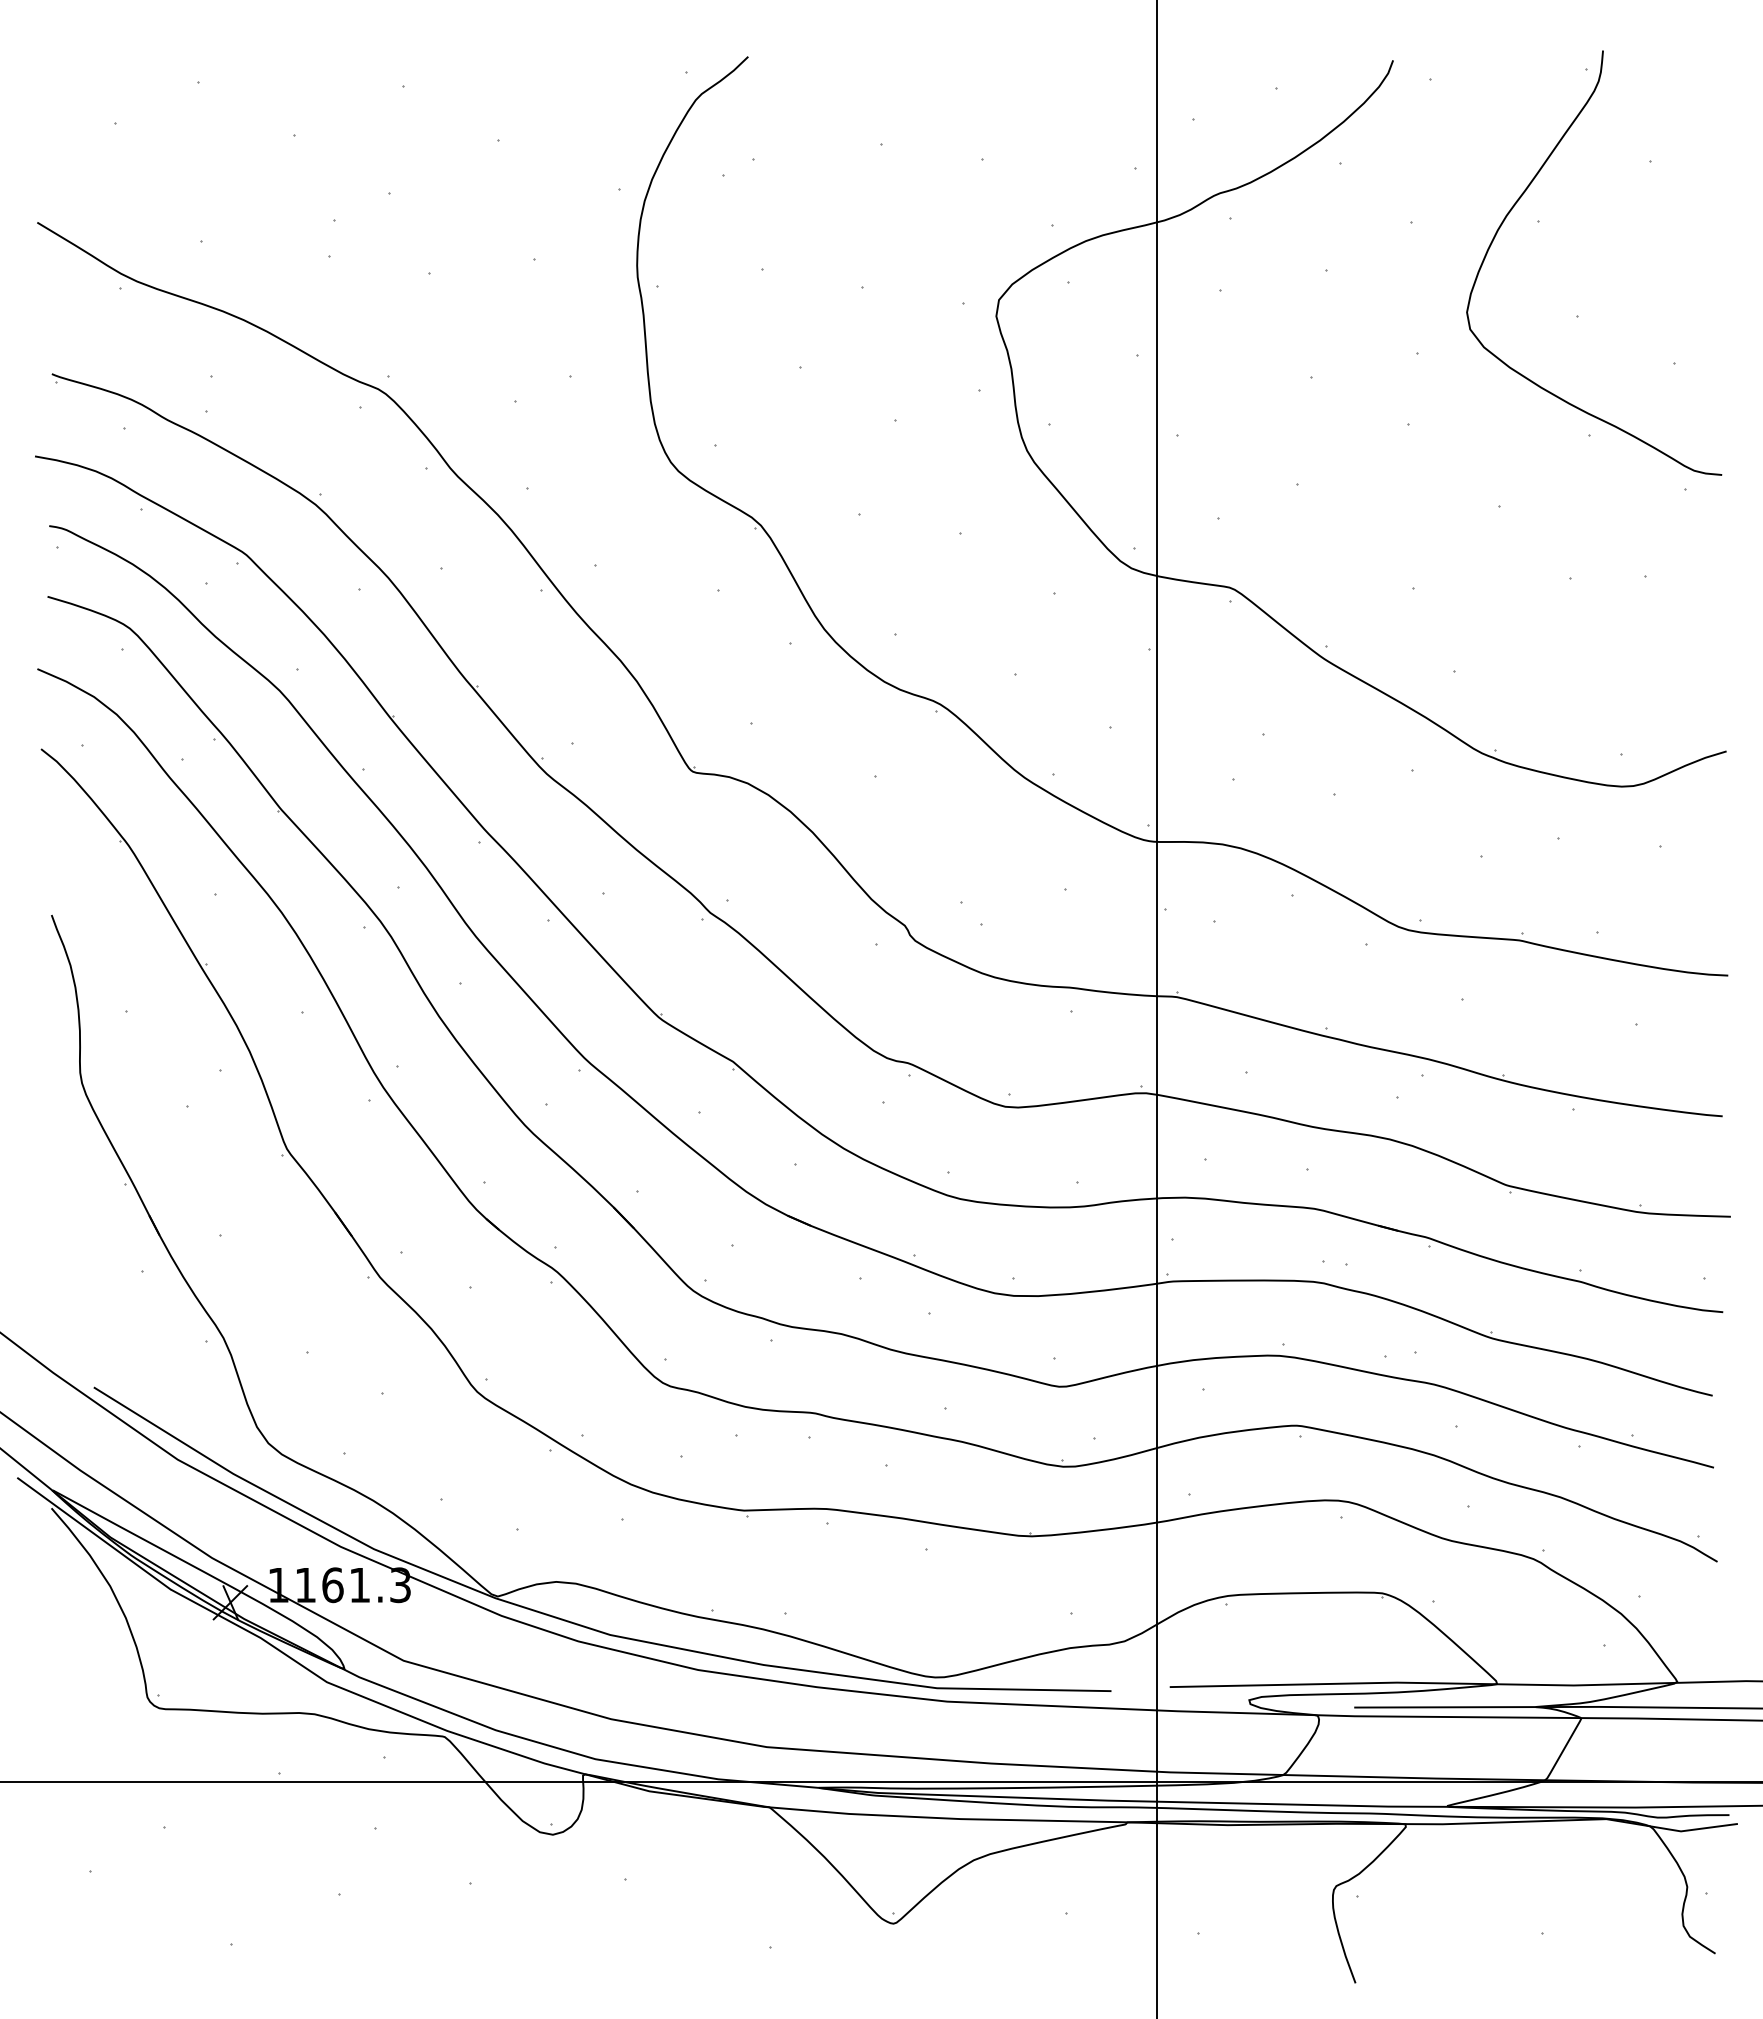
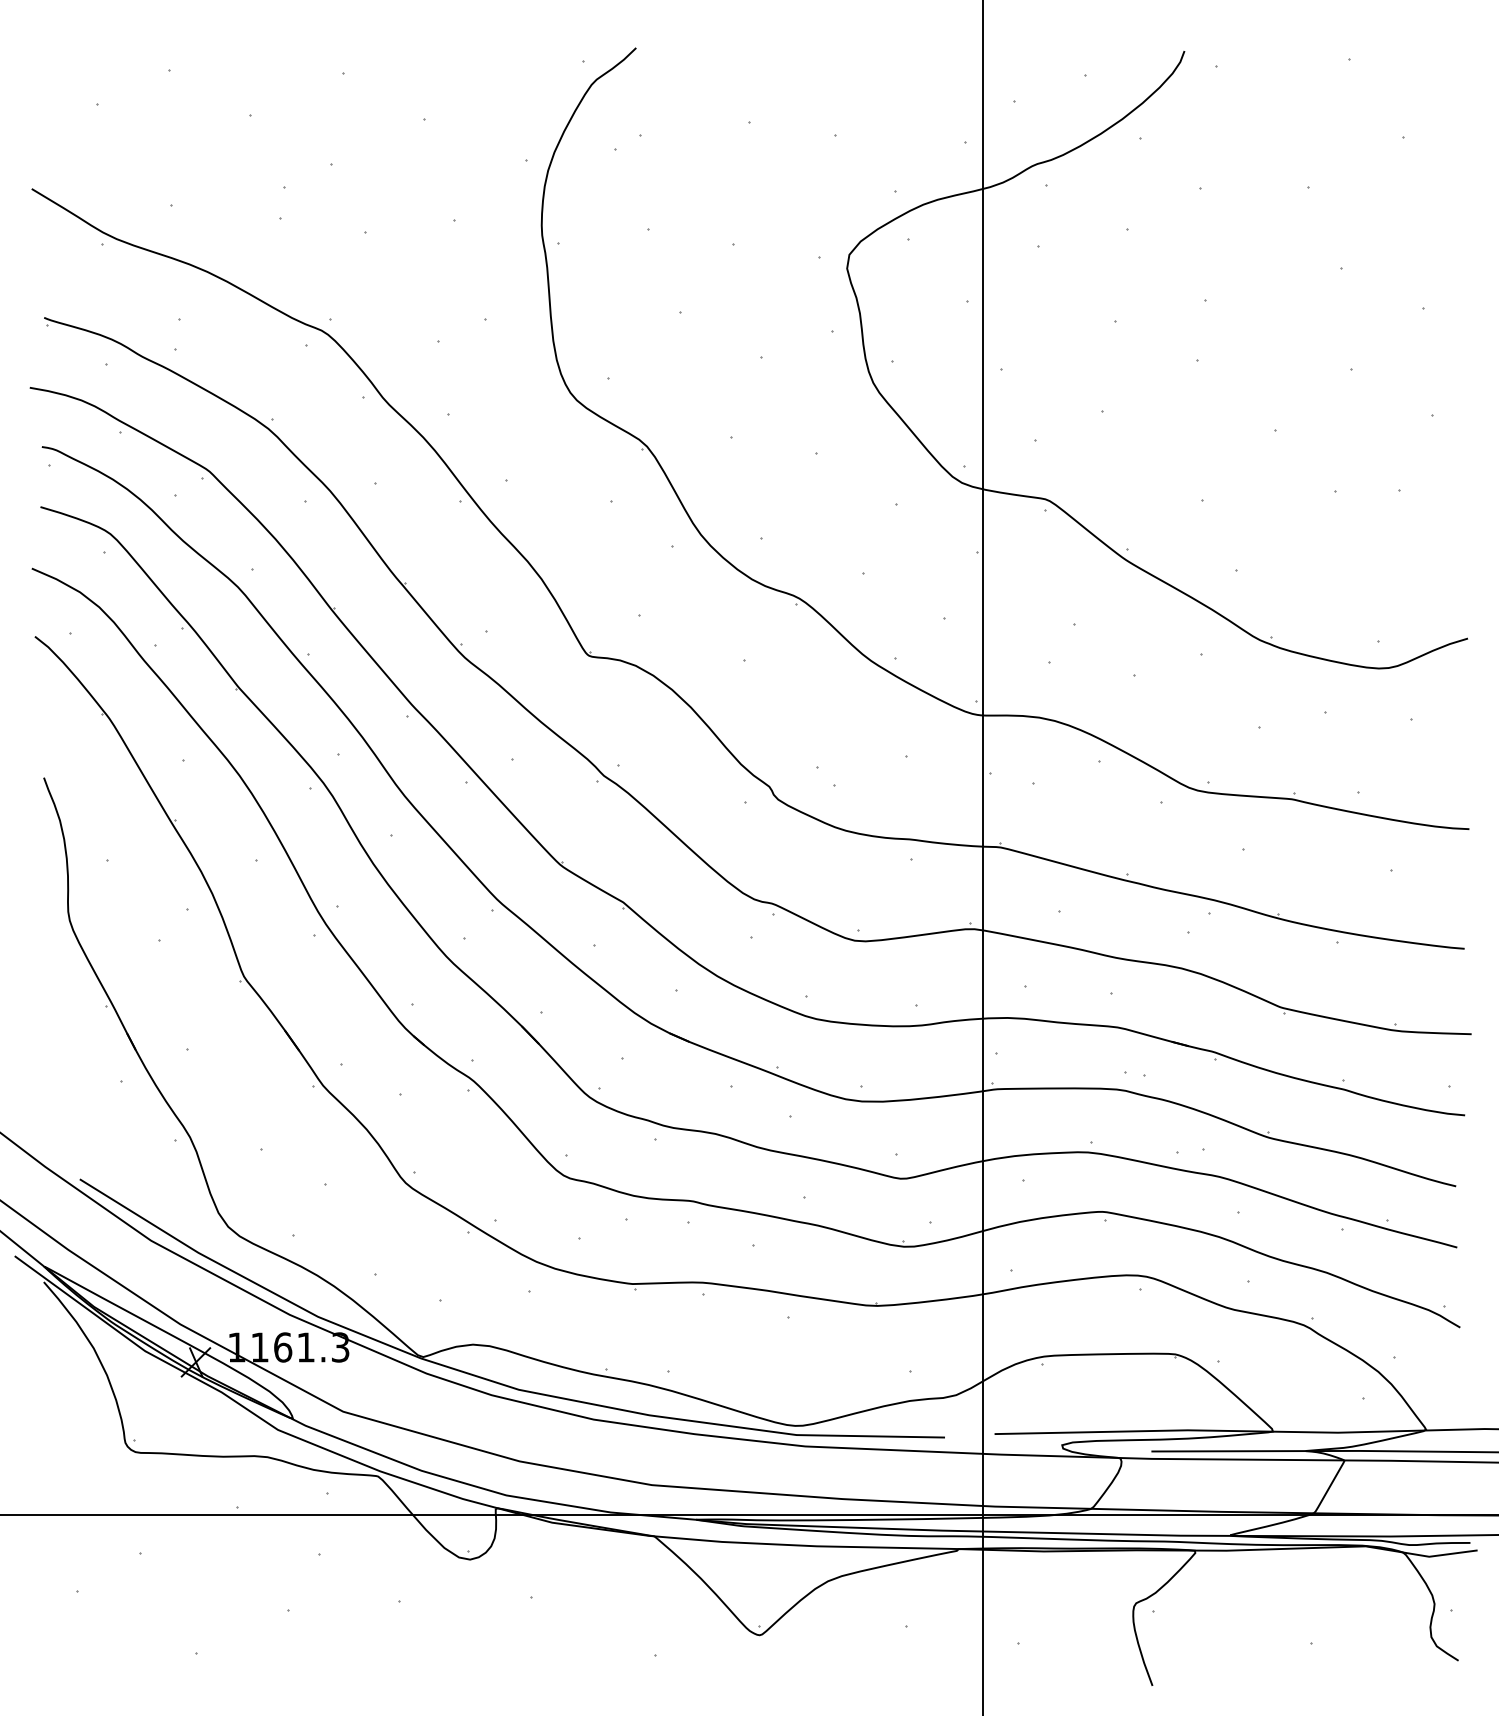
curve: (1513, 208) -> (1286, 176), removed

